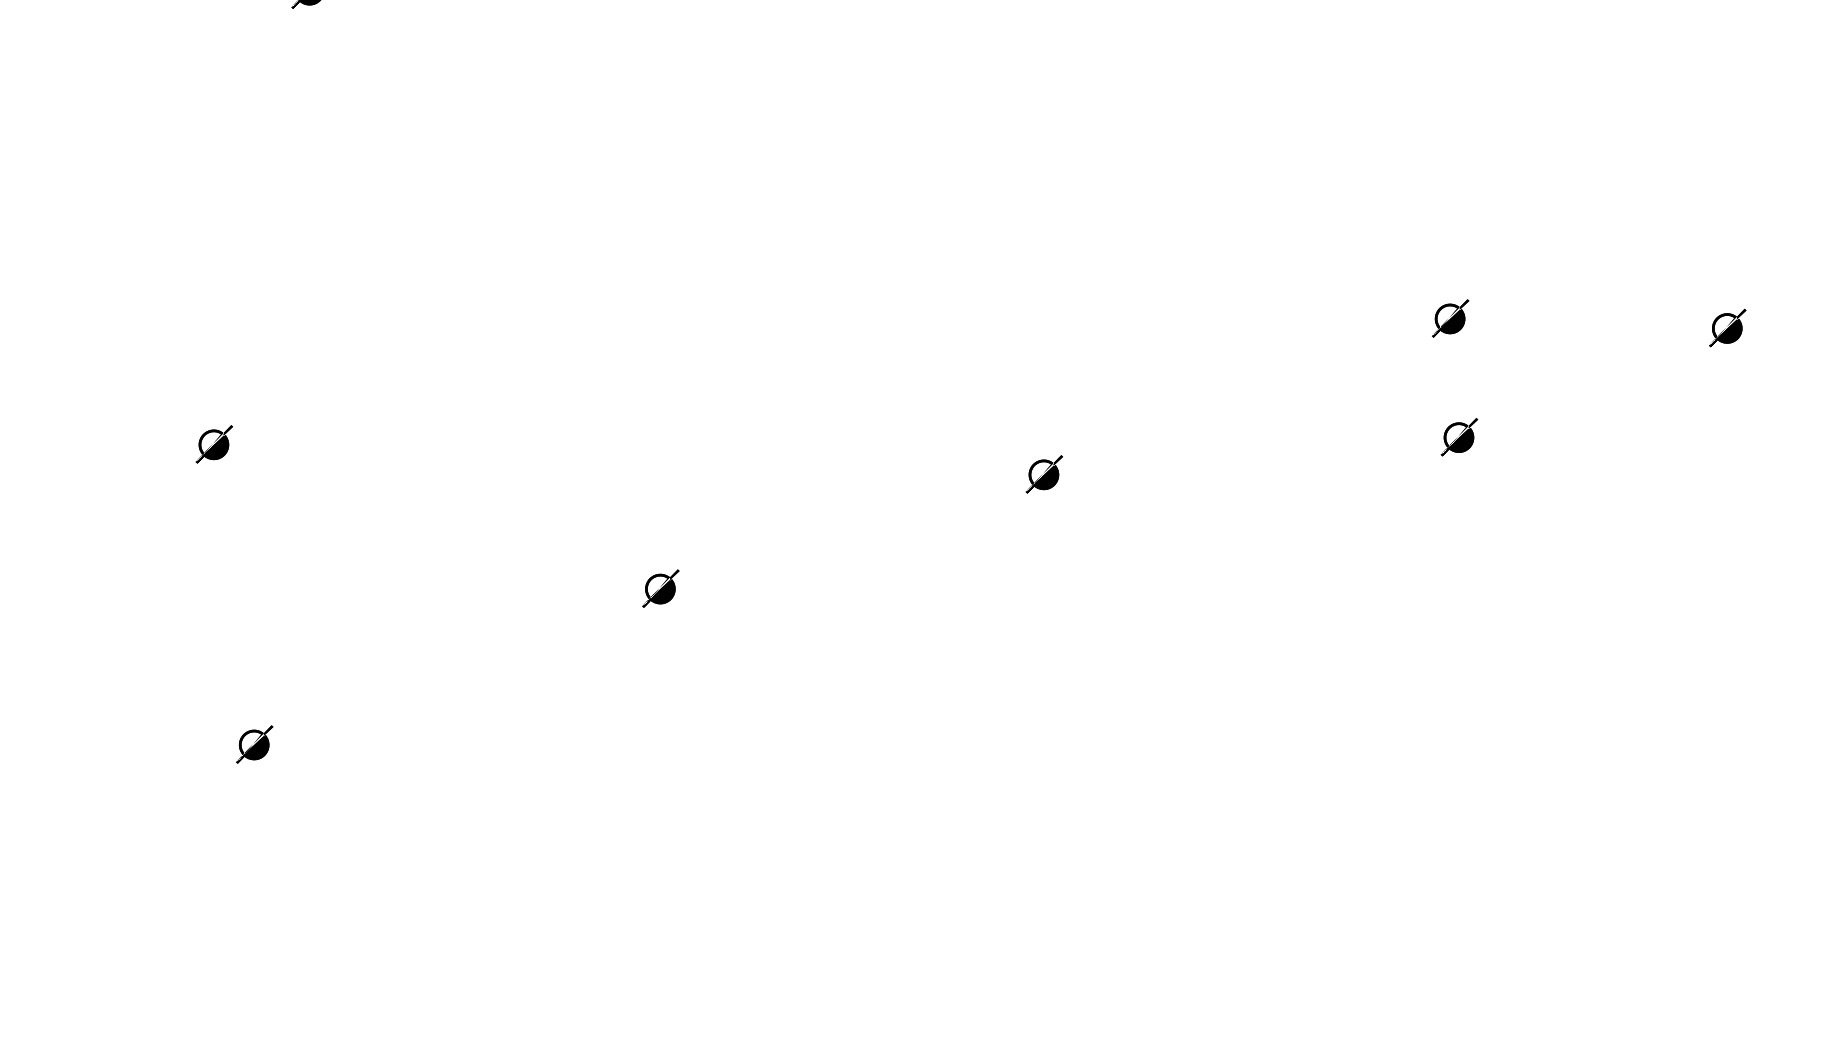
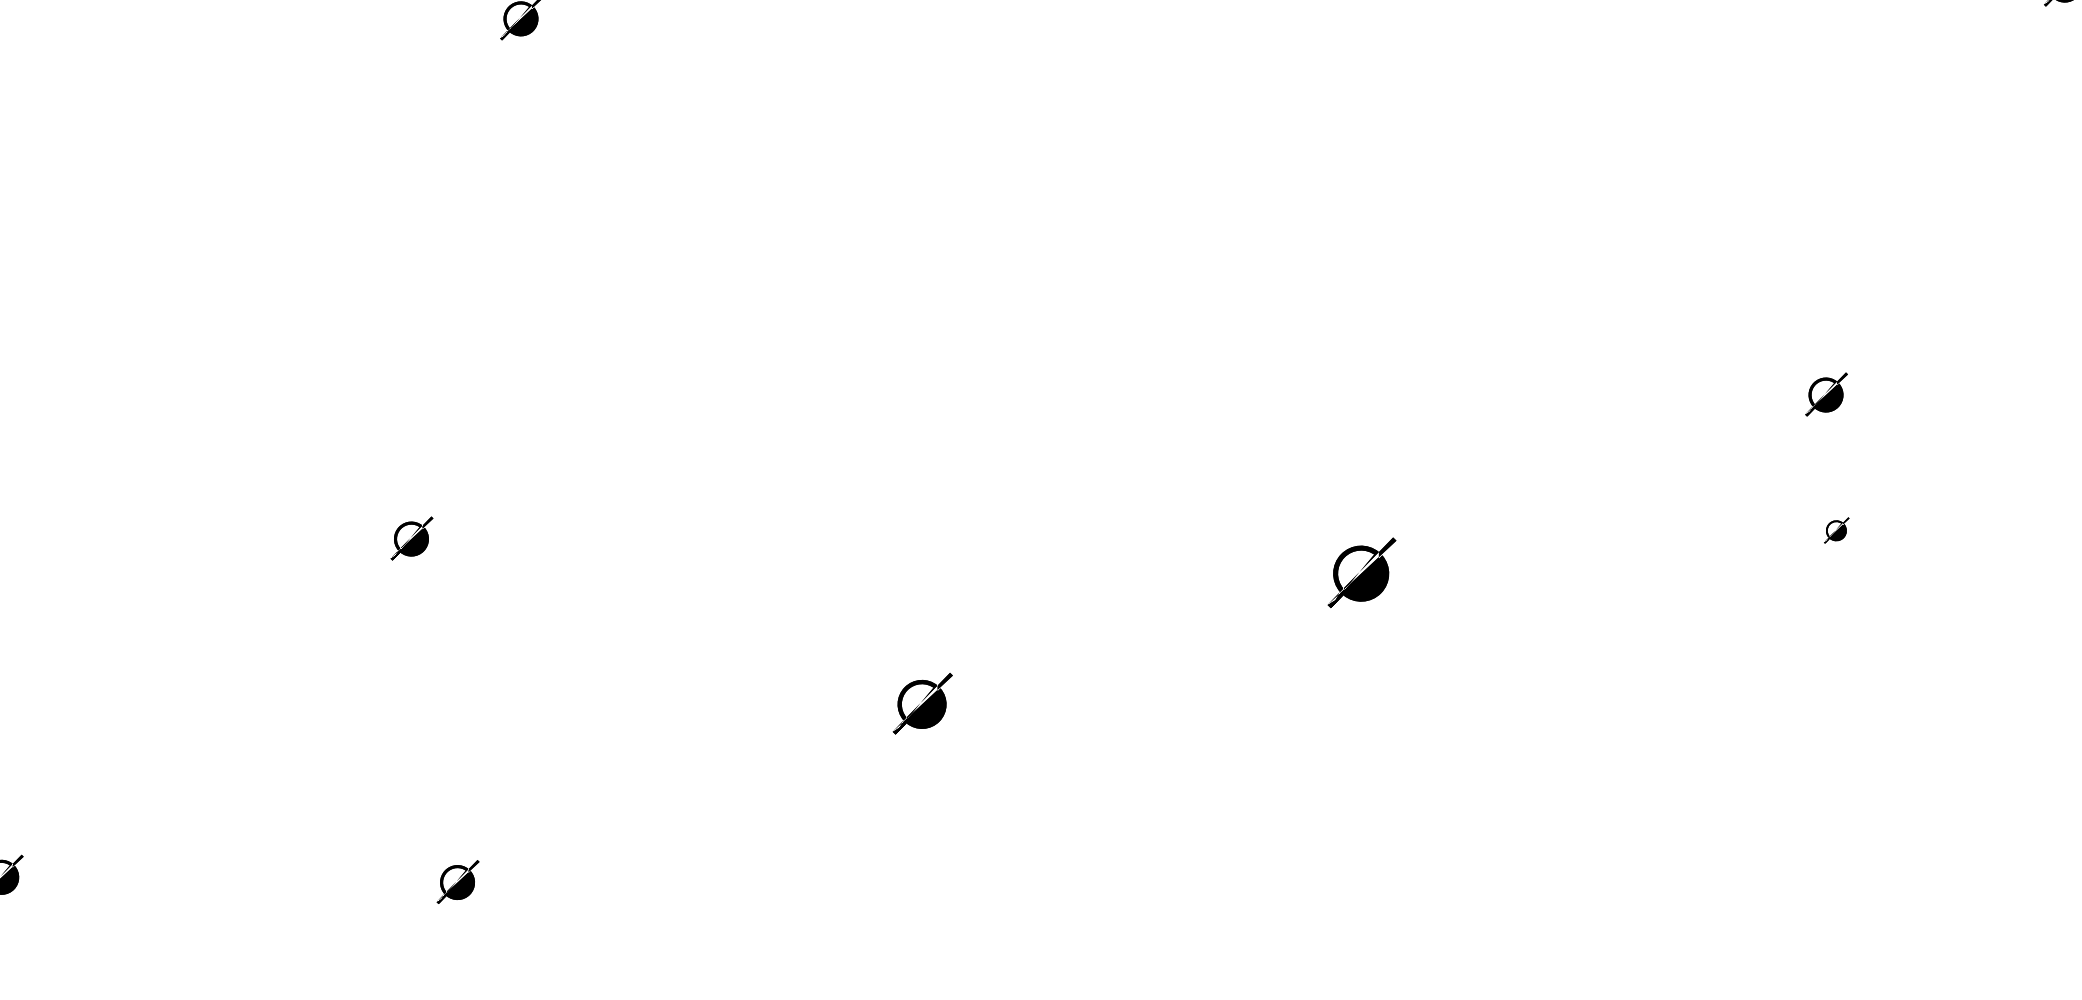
part: (1459, 437) -> (1836, 530), size x0.6
part: (1043, 474) -> (1360, 573), size x1.6
part: (660, 588) -> (922, 703), size x1.4

